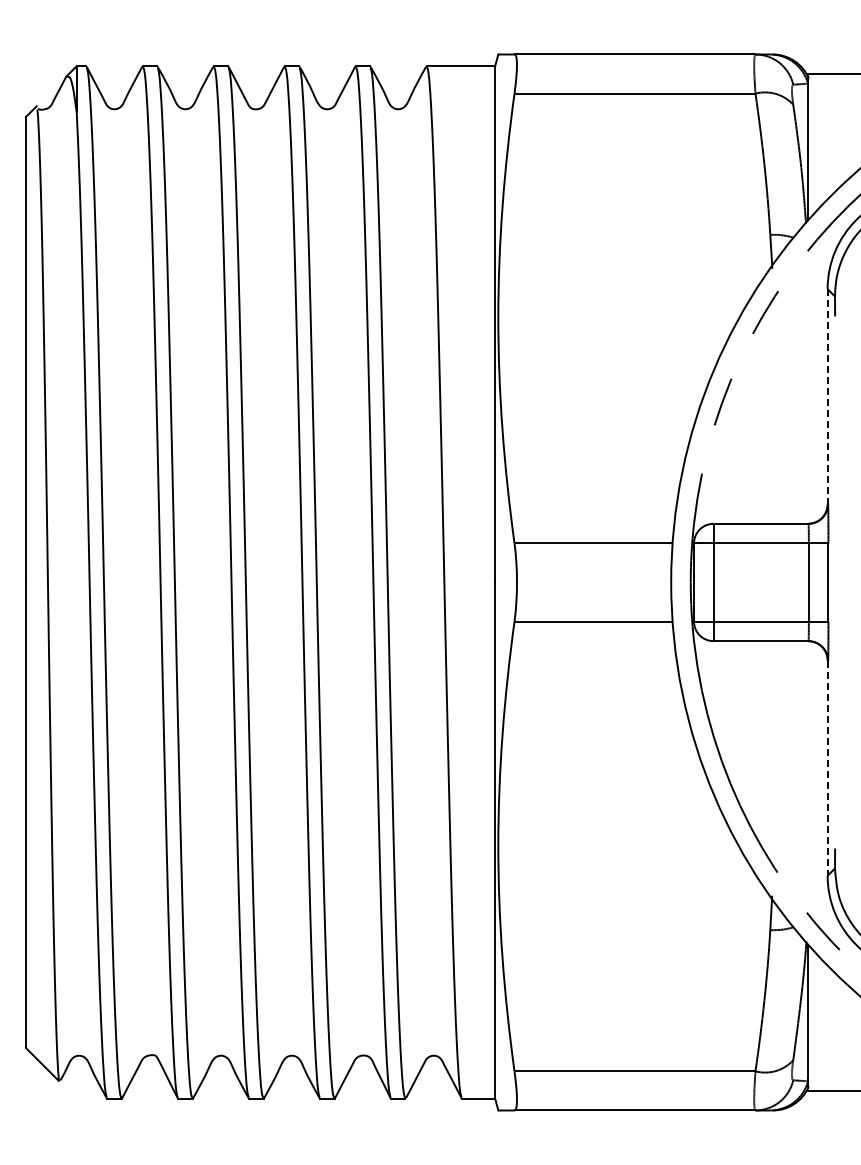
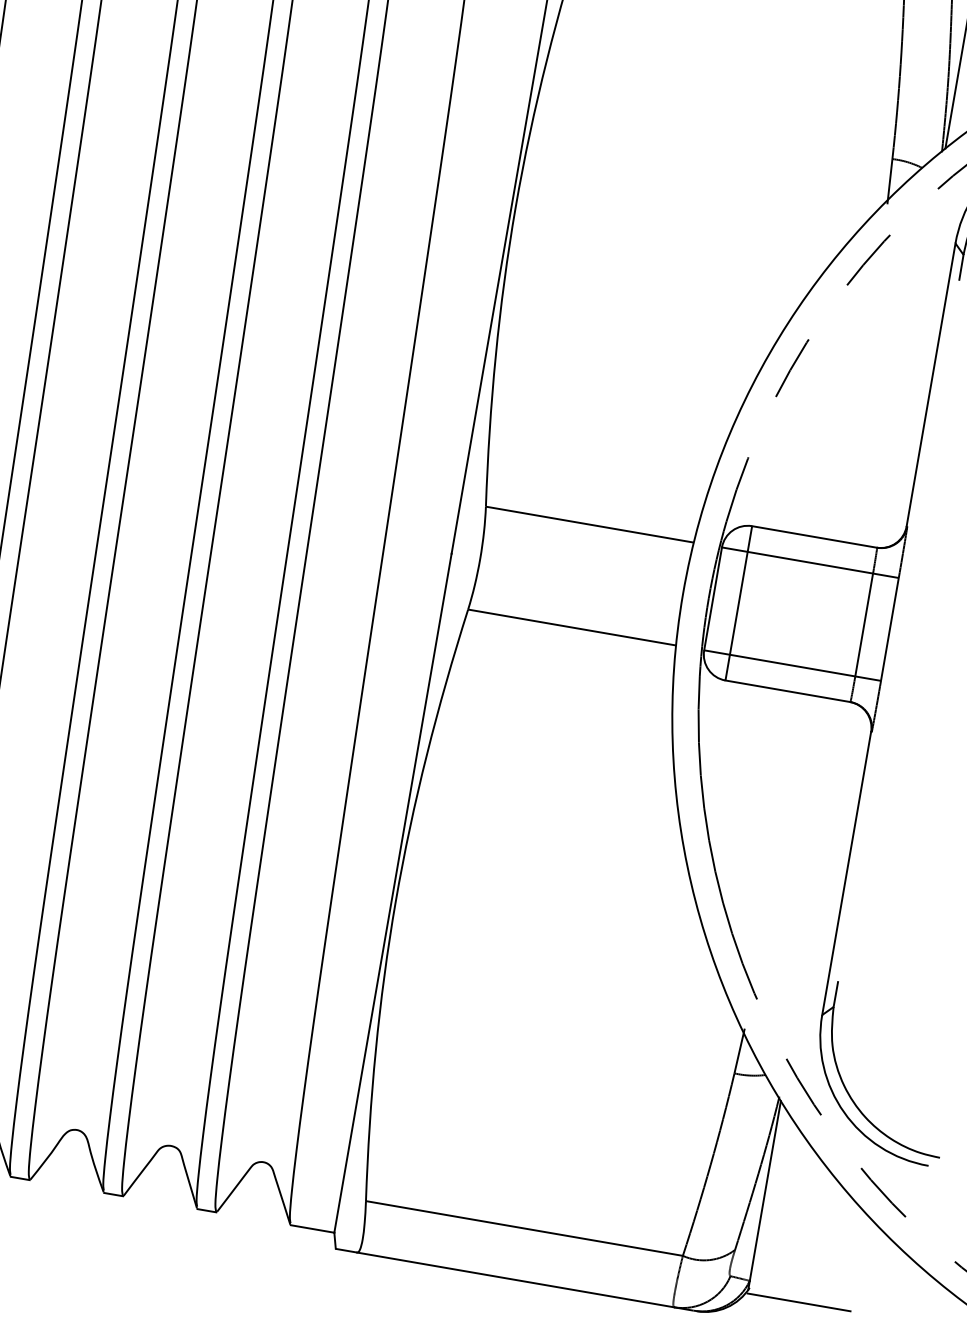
line: (827, 396) -> (930, 384), dashed -> solid
line: (827, 768) -> (846, 873), dashed -> solid

